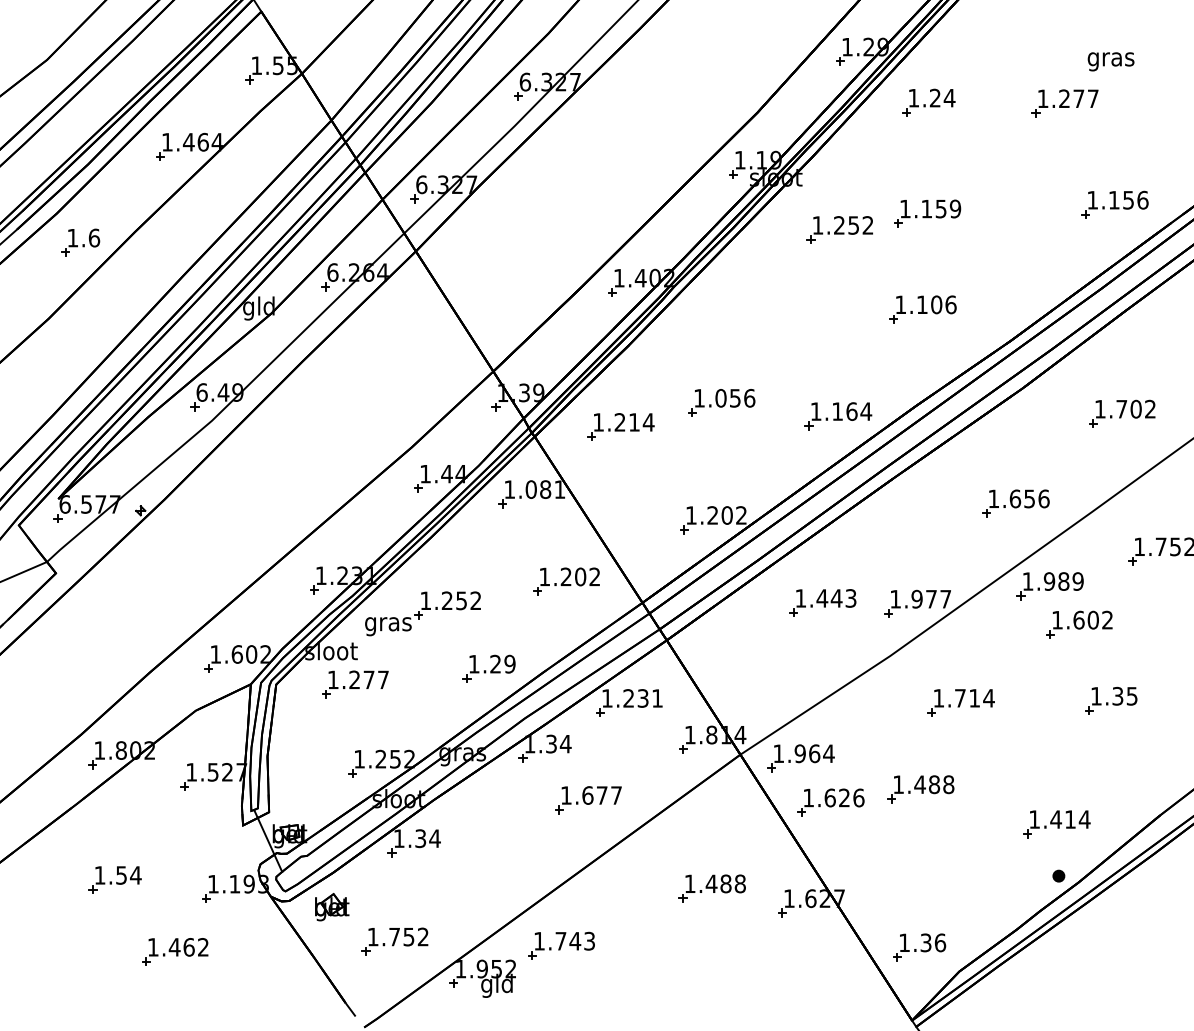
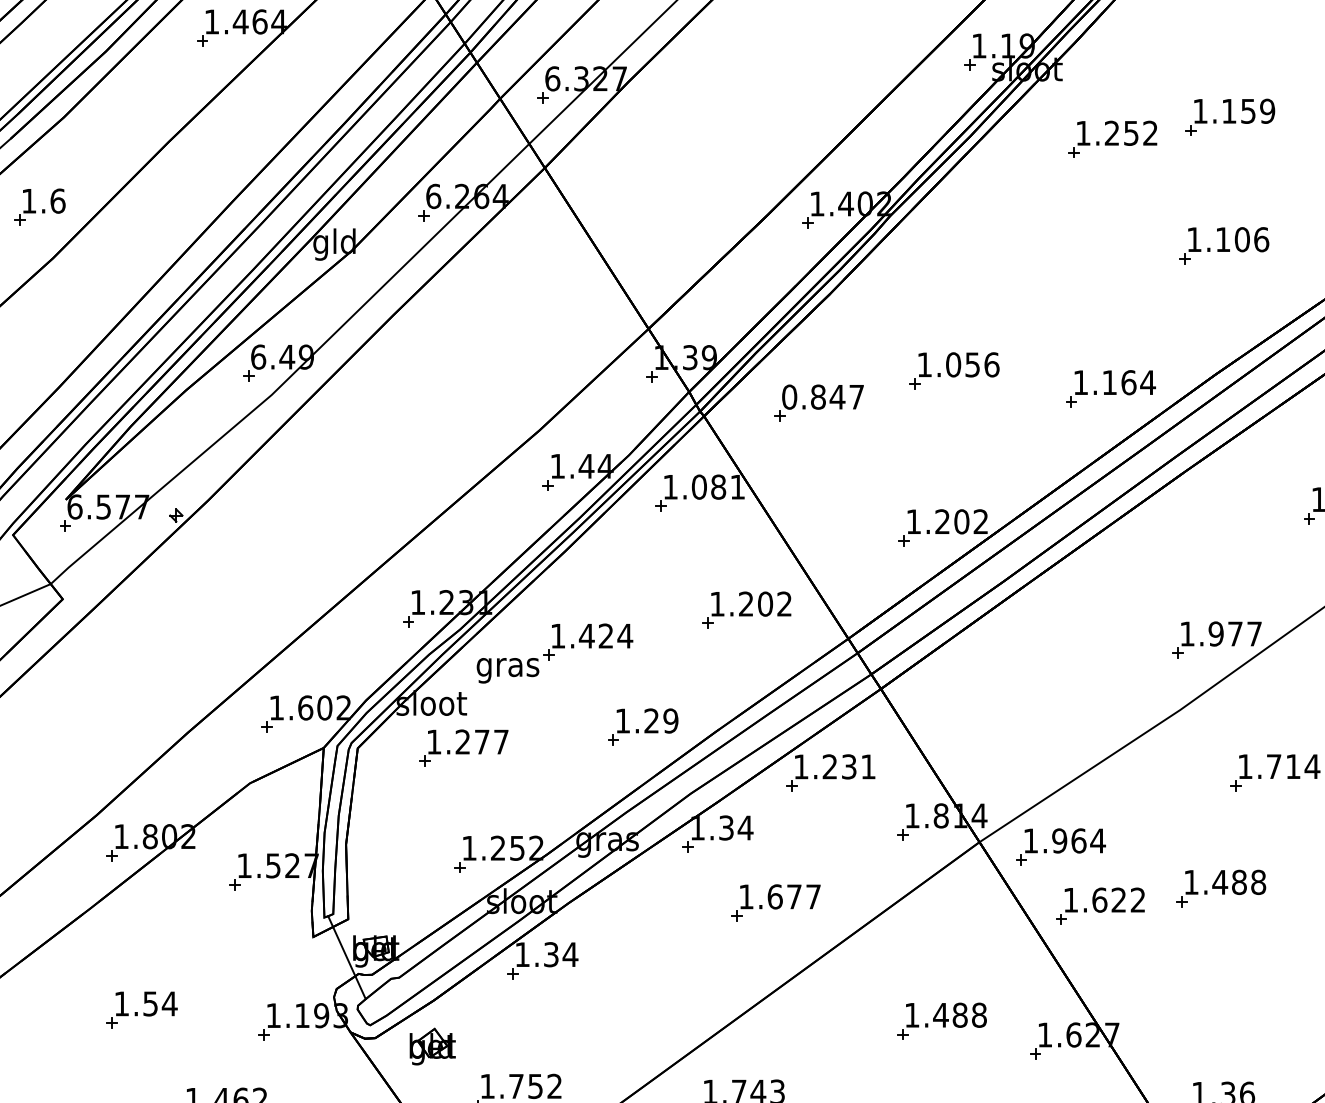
part: (80, 242) -> (39, 207), moved
text: (623, 422) -> (822, 397), 1.214 -> 0.847
text: (461, 600) -> (605, 635), 1.252 -> 1.424
part: (822, 602) -> (1089, 638), removed
text: (858, 797) -> (1137, 899), 1.626 -> 1.622

